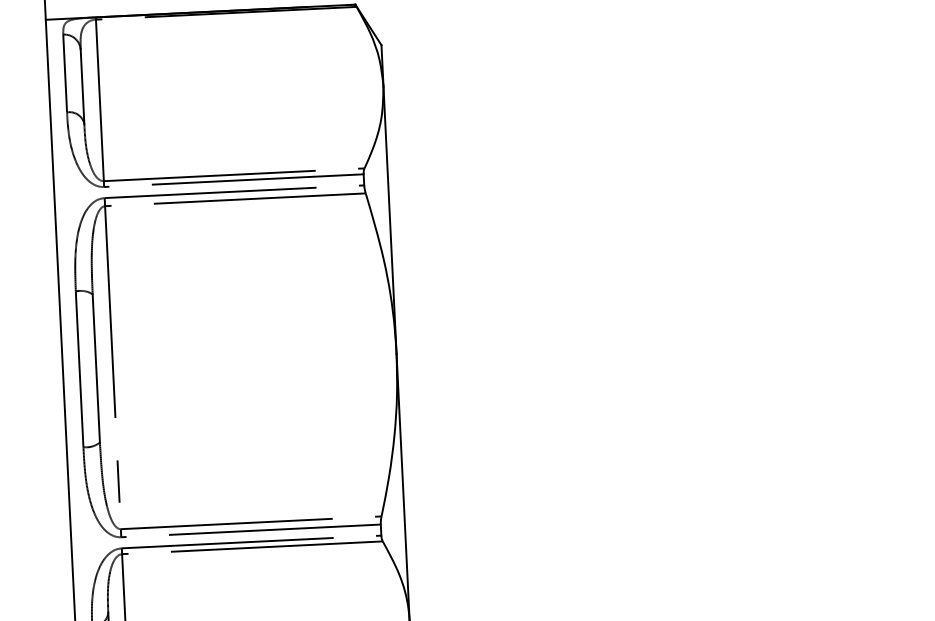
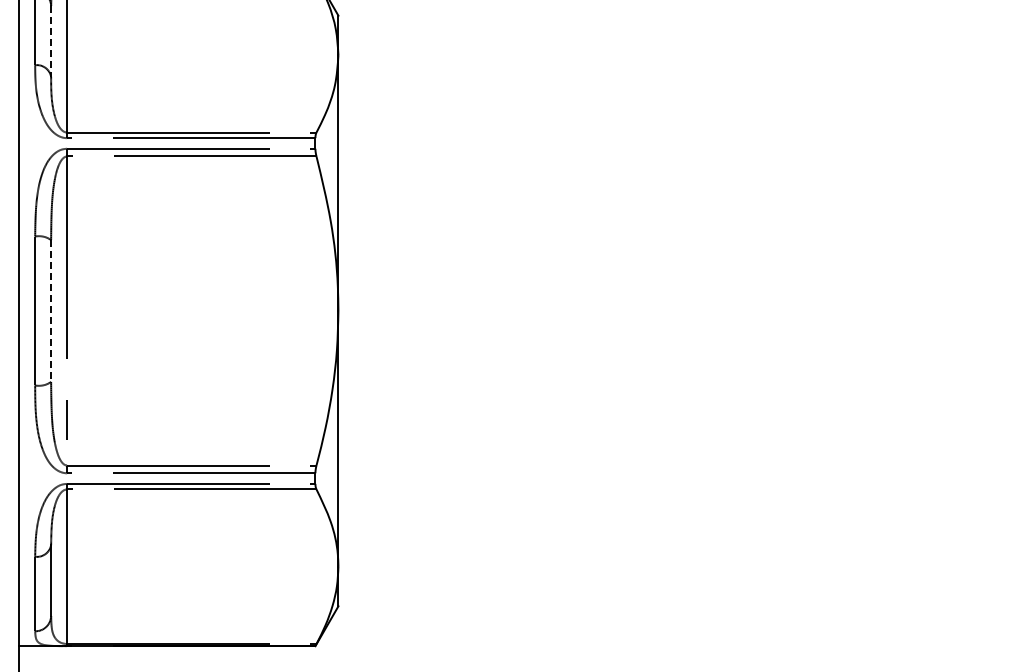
line: (82, 86) -> (51, 41), solid -> dashed
line: (96, 368) -> (51, 311), solid -> dashed

